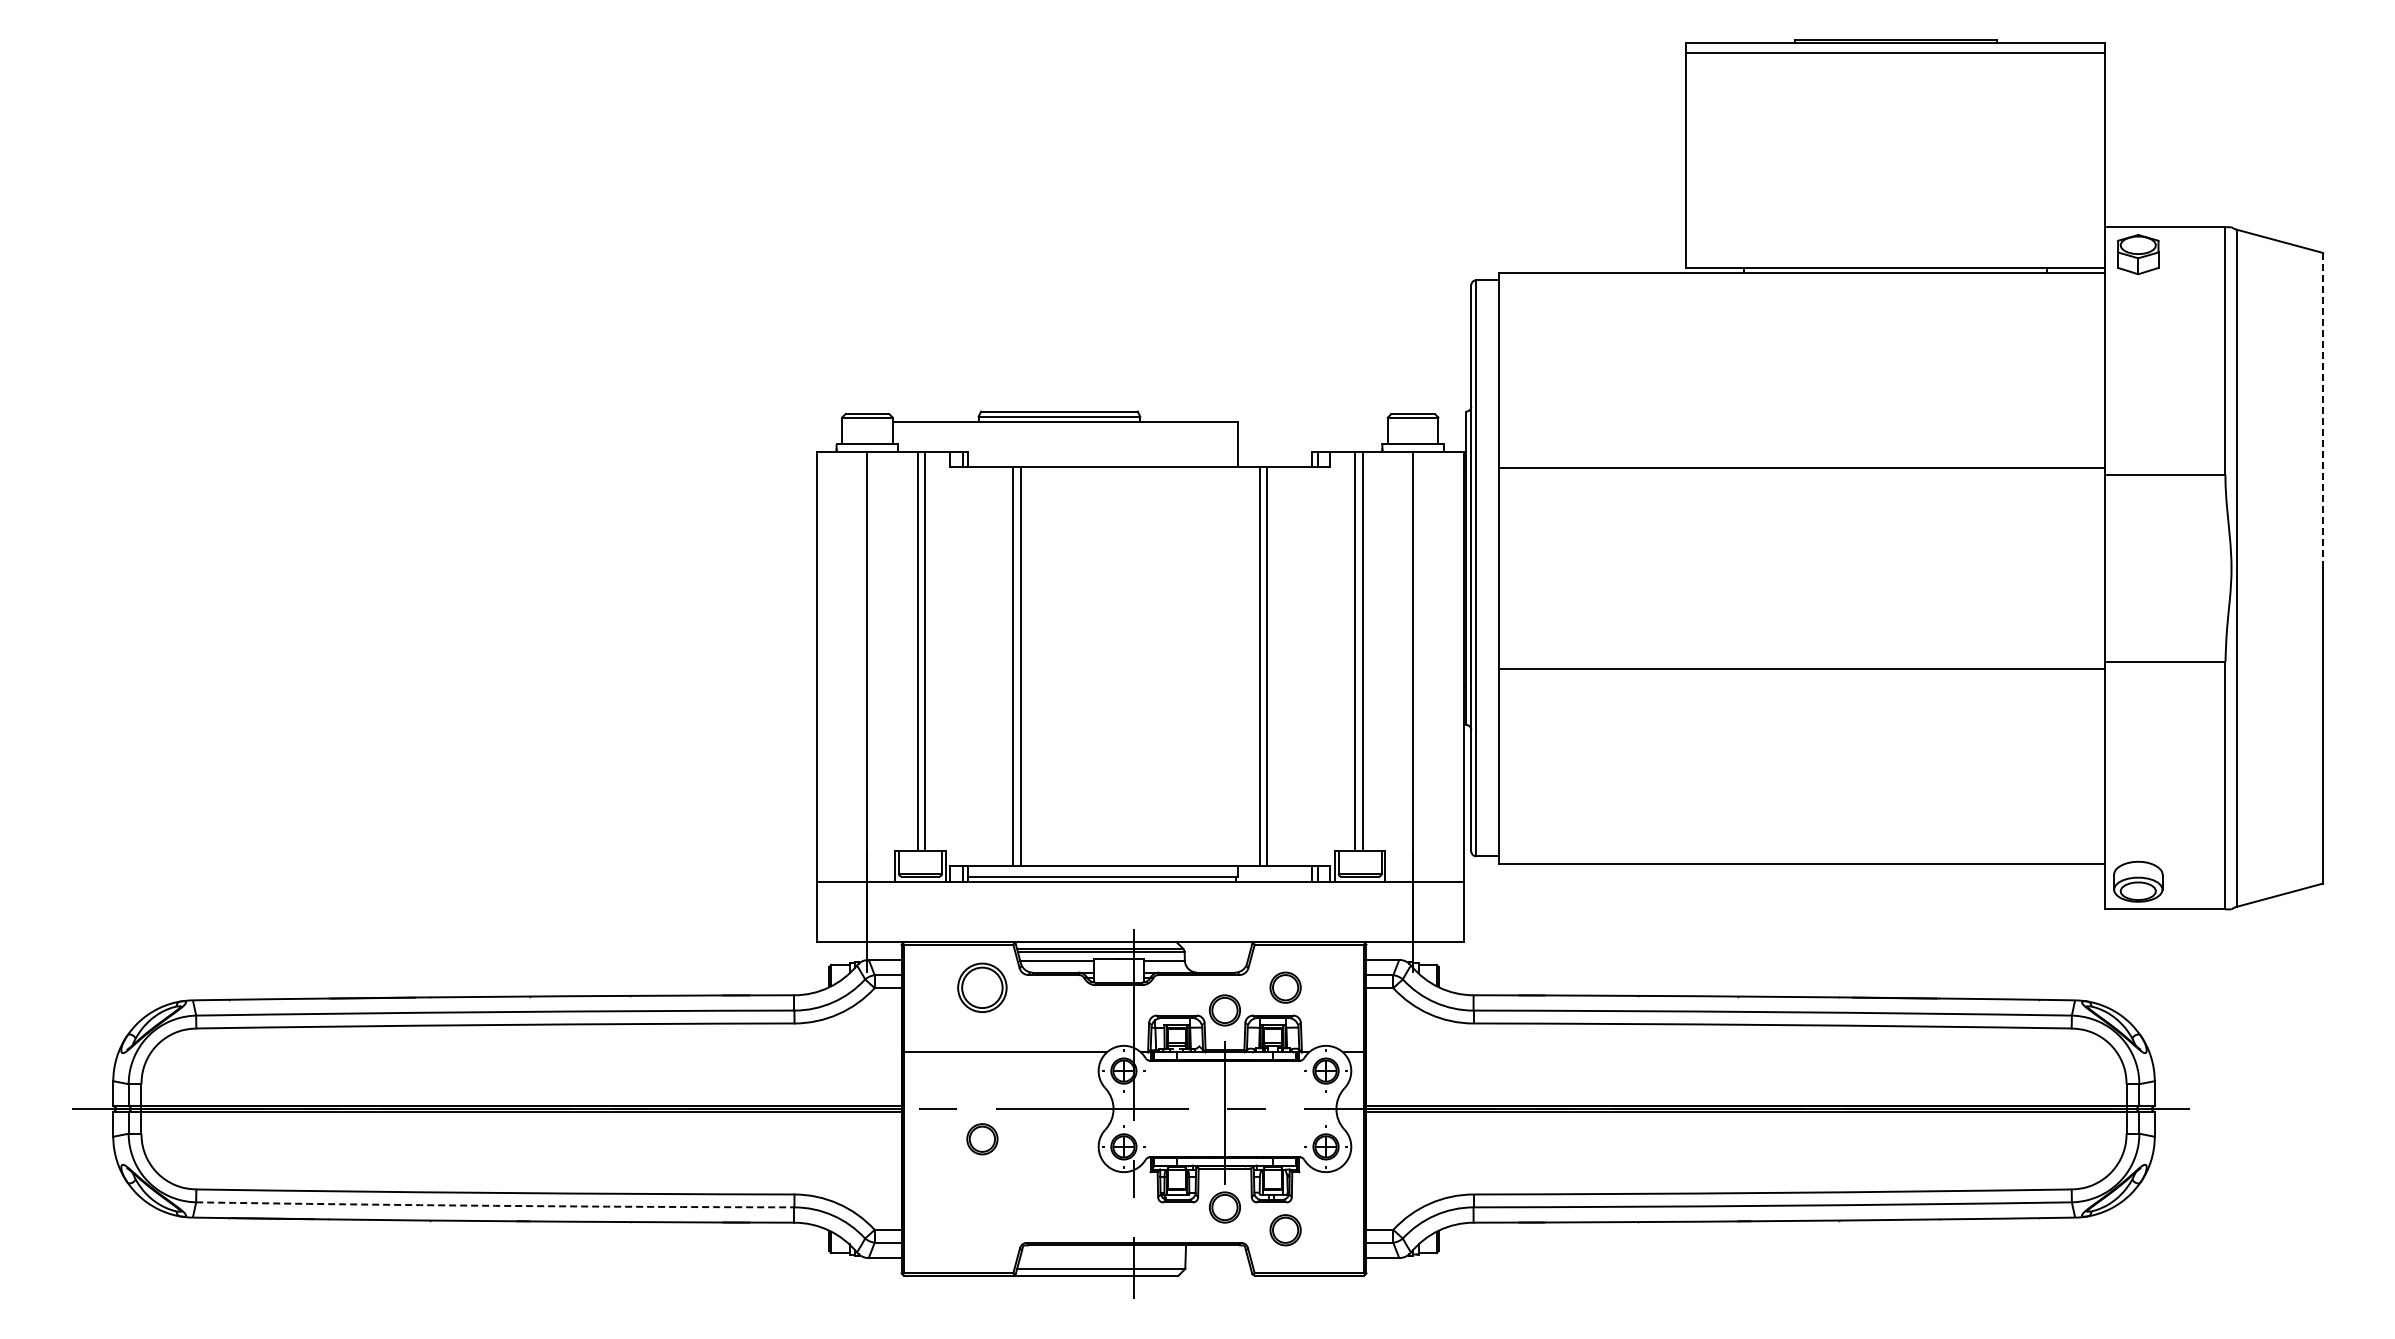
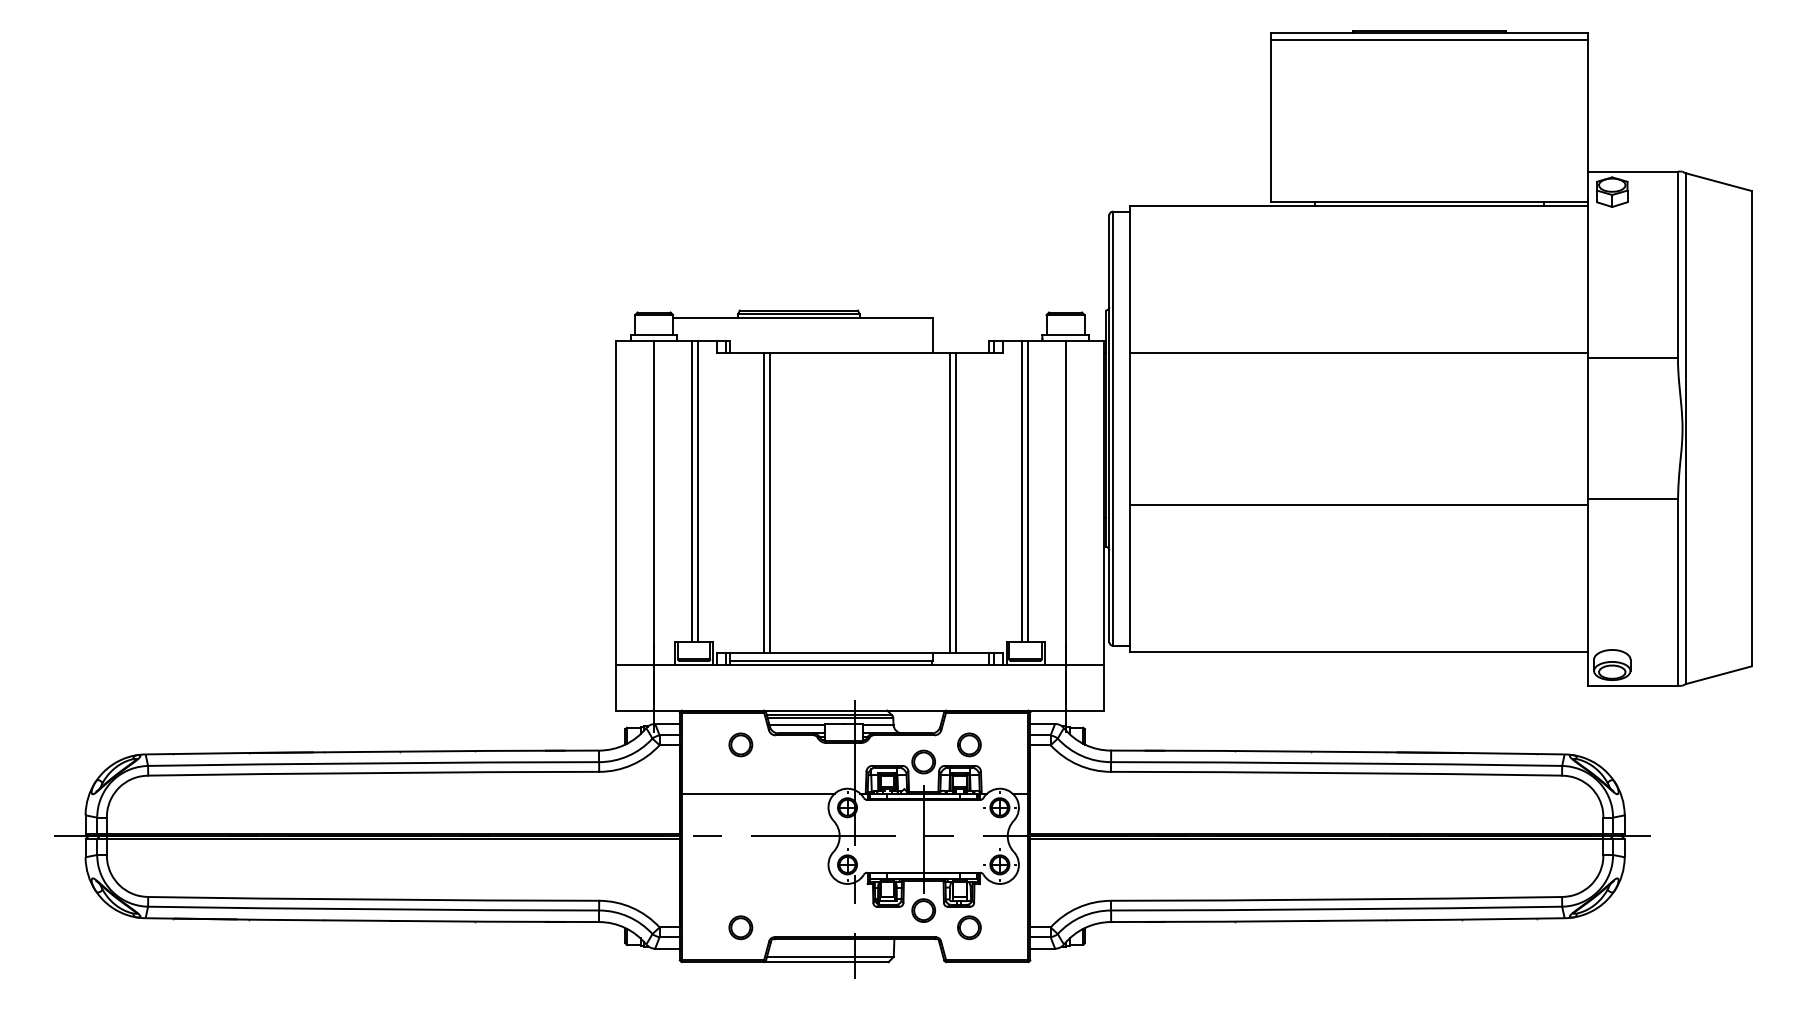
line: (2323, 410) -> (1751, 309), dashed -> solid
part: (982, 987) -> (740, 744), size x0.62
part: (982, 1139) -> (740, 927), moved
arc: (495, 1205) -> (373, 909), dashed -> solid

